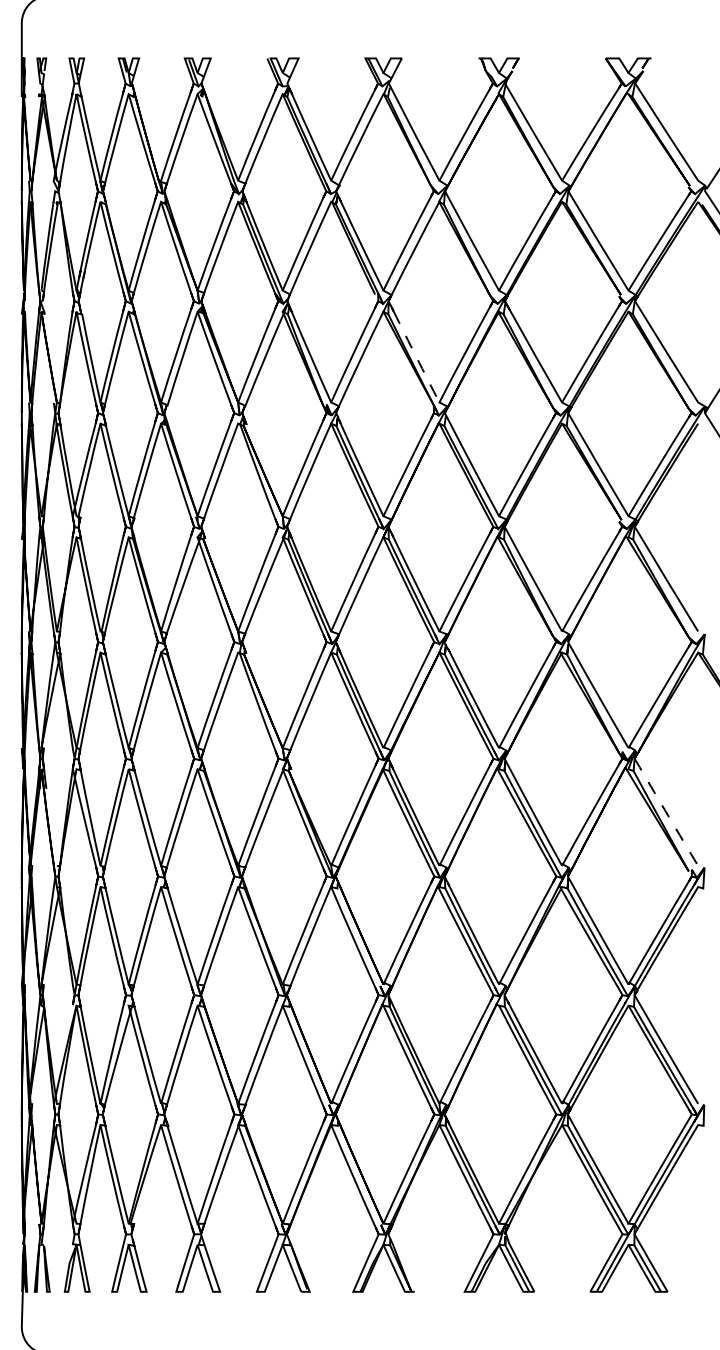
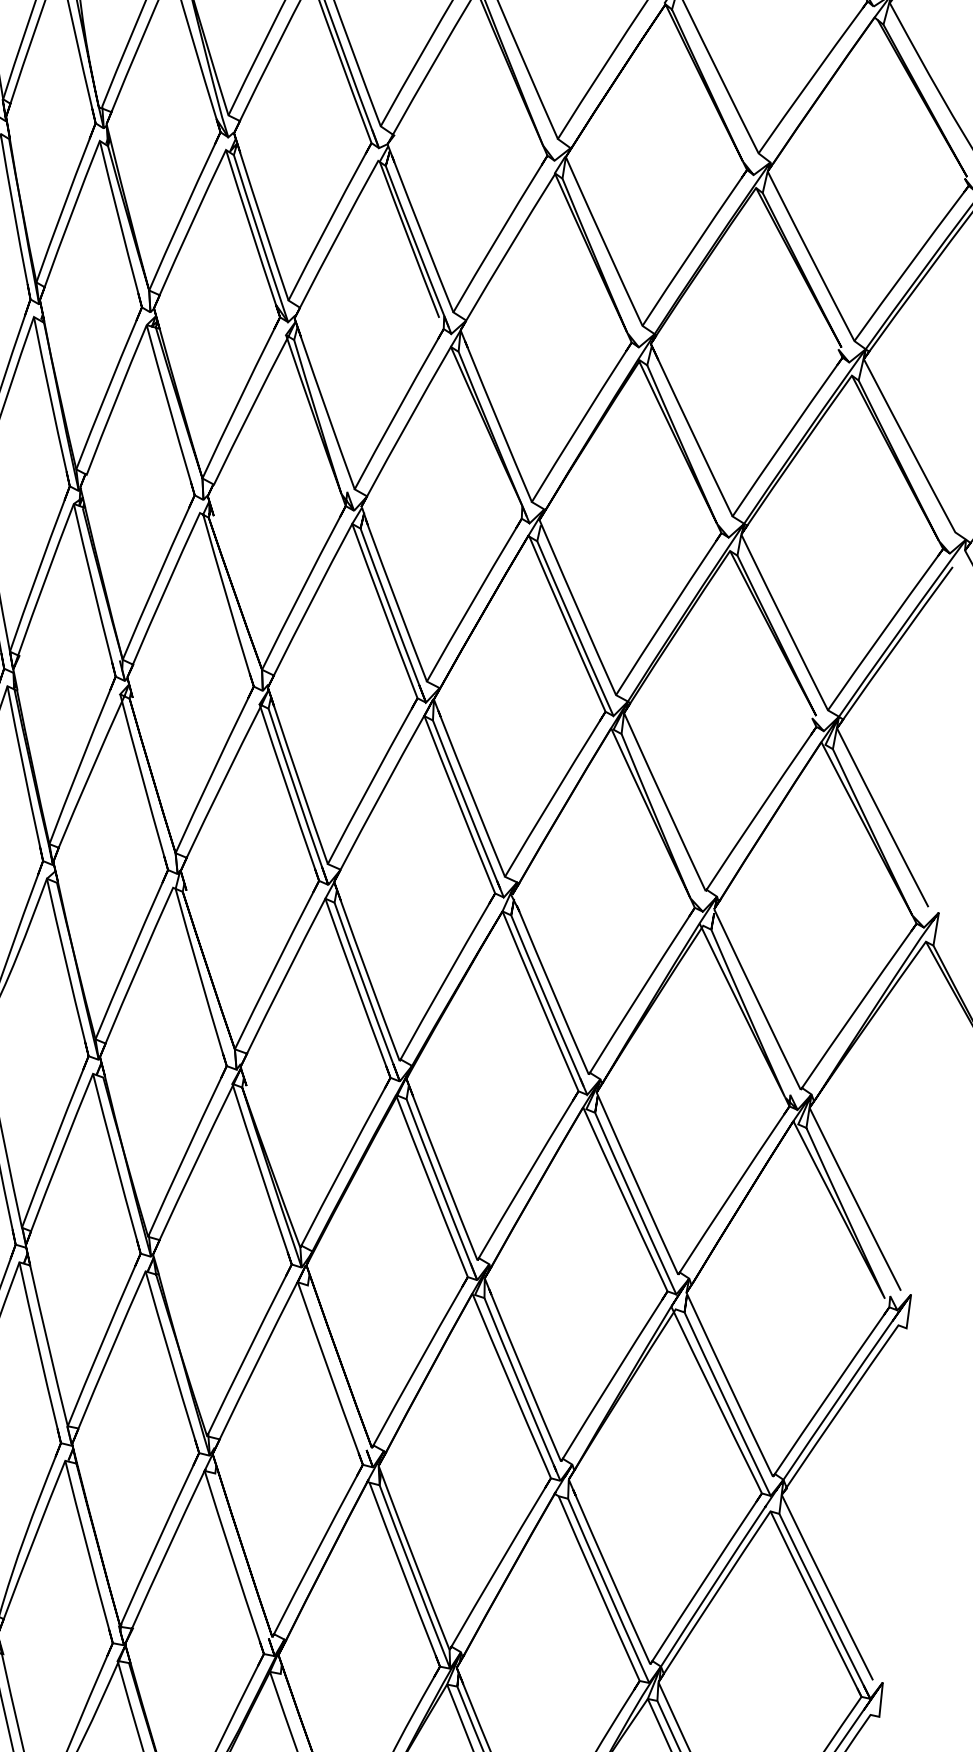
arc: (416, 357) -> (499, 425), dashed -> solid
line: (666, 812) -> (855, 1199), dashed -> solid

